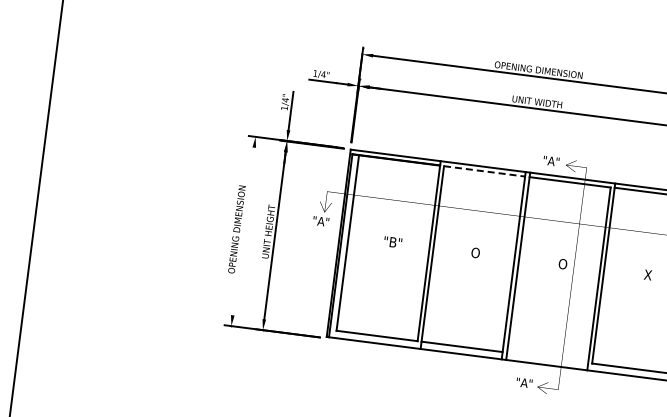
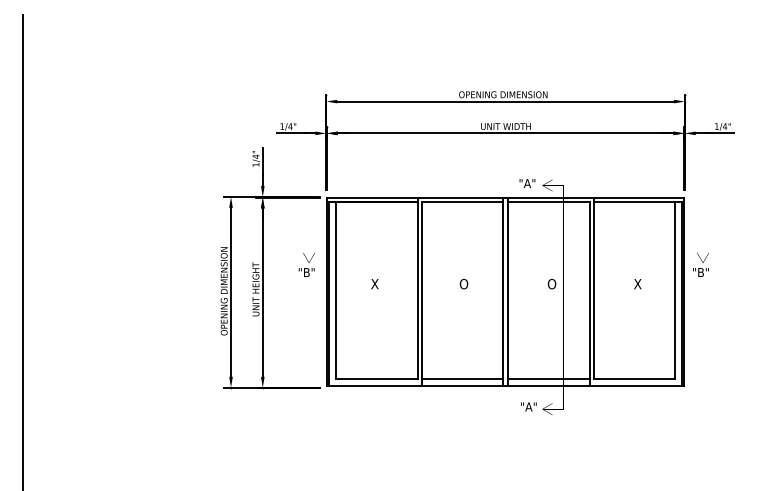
line: (484, 171) -> (462, 202), dashed -> solid
text: (320, 221) -> (306, 272), "A" -> "B"
line: (244, 230) -> (231, 291), added
text: (392, 242) -> (380, 284), "B" -> X
line: (547, 358) -> (548, 379), added

